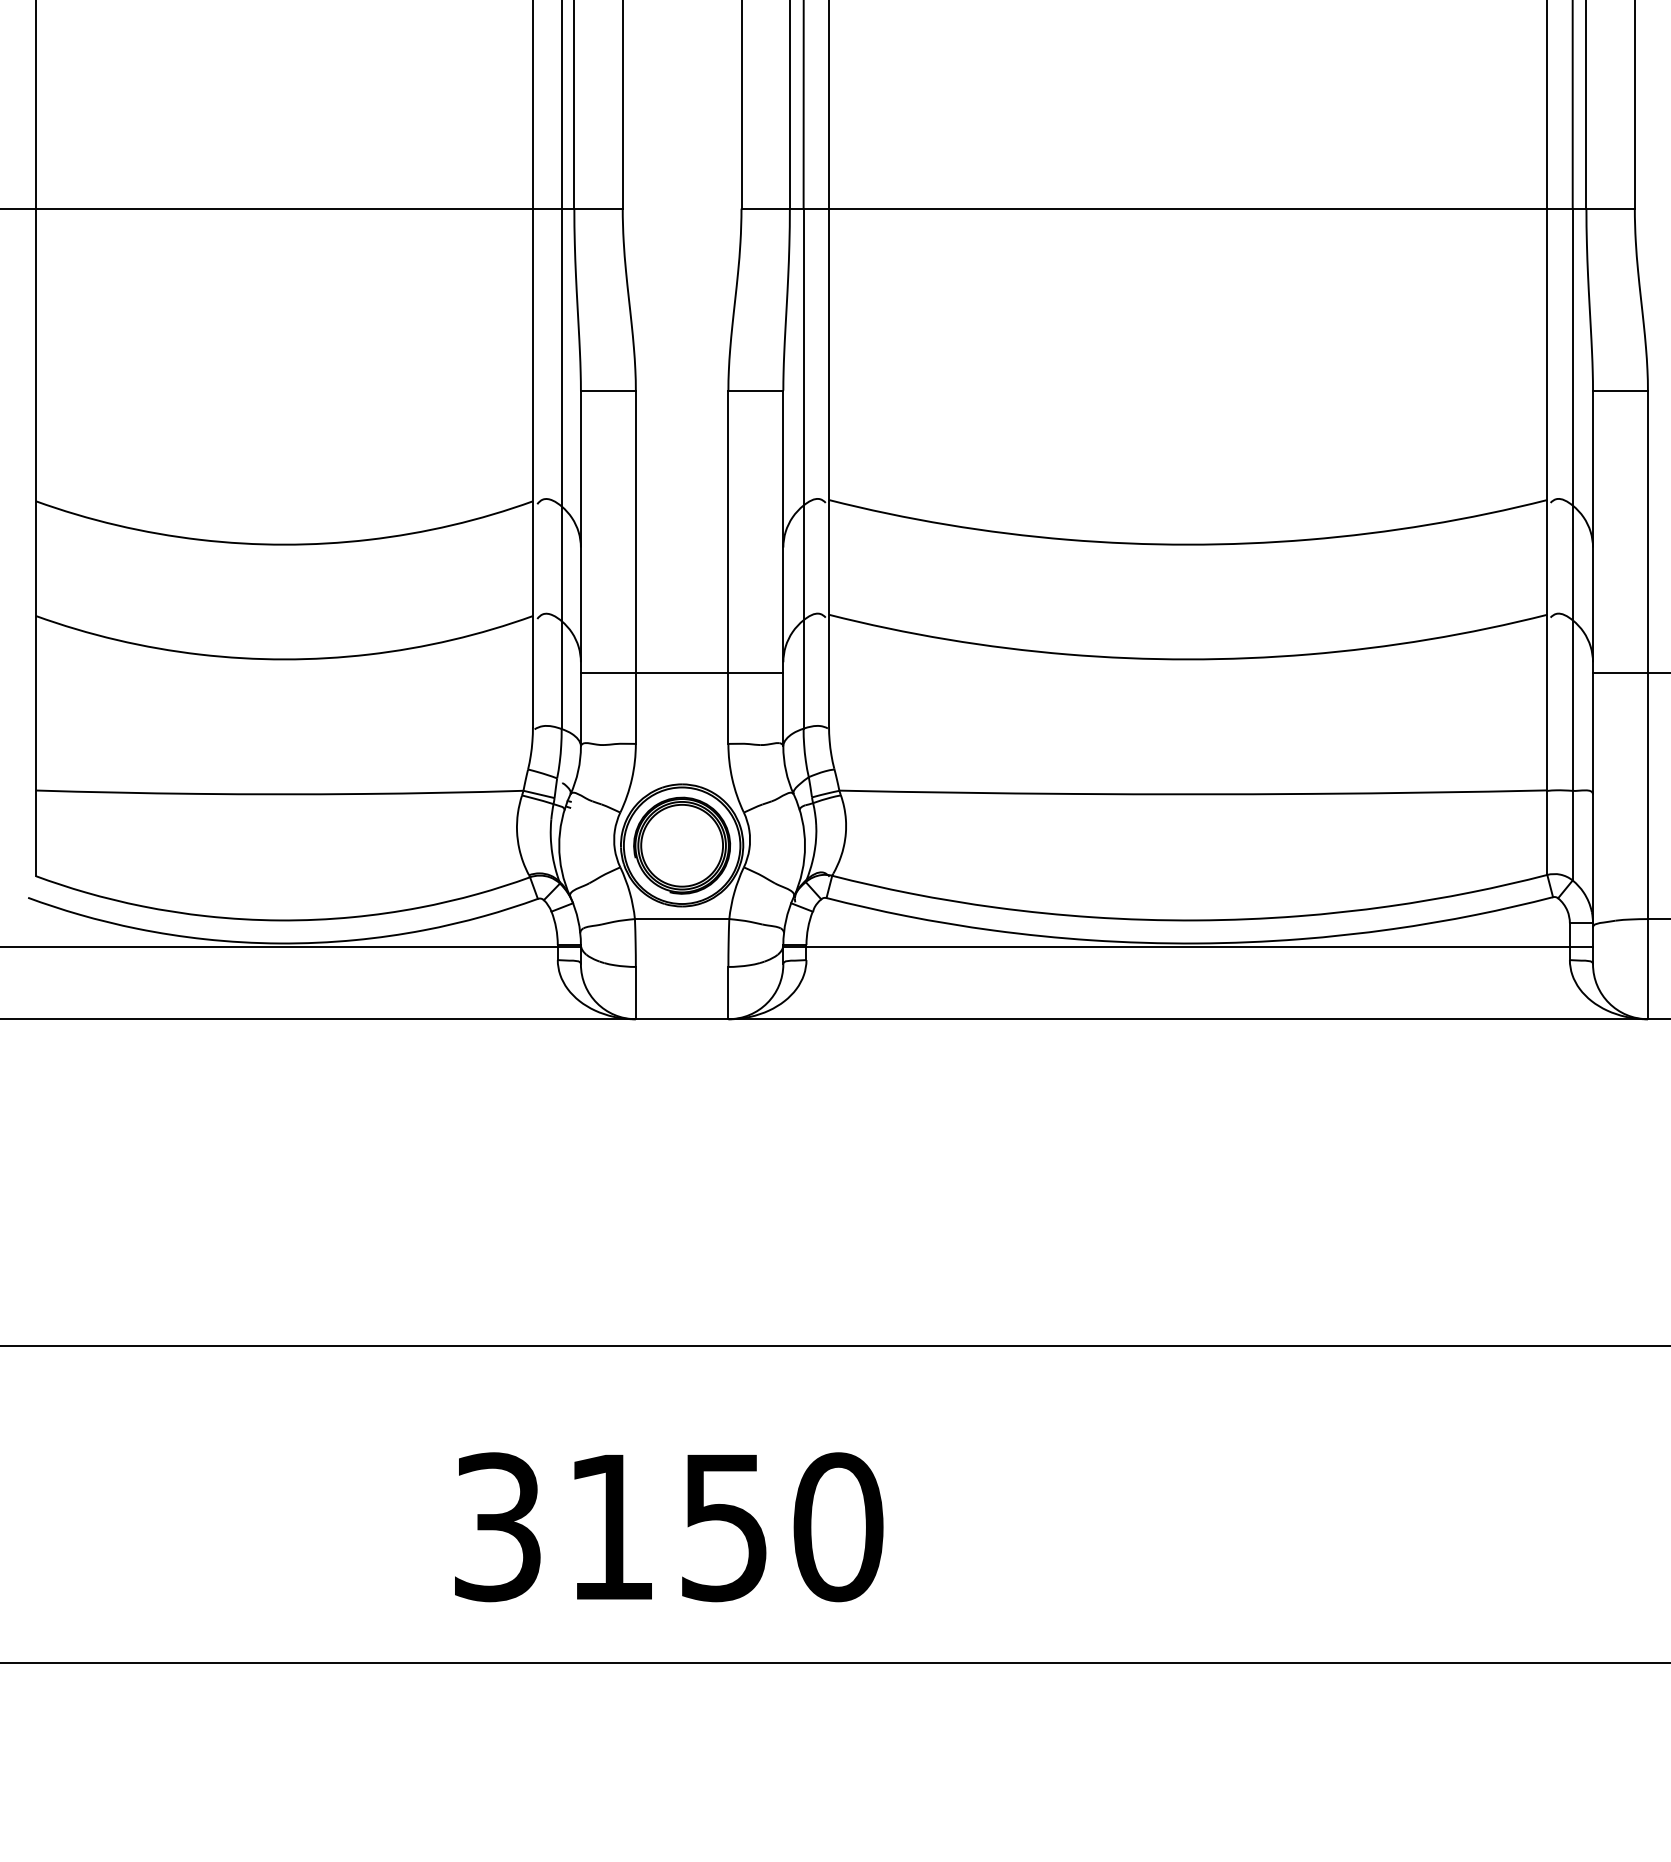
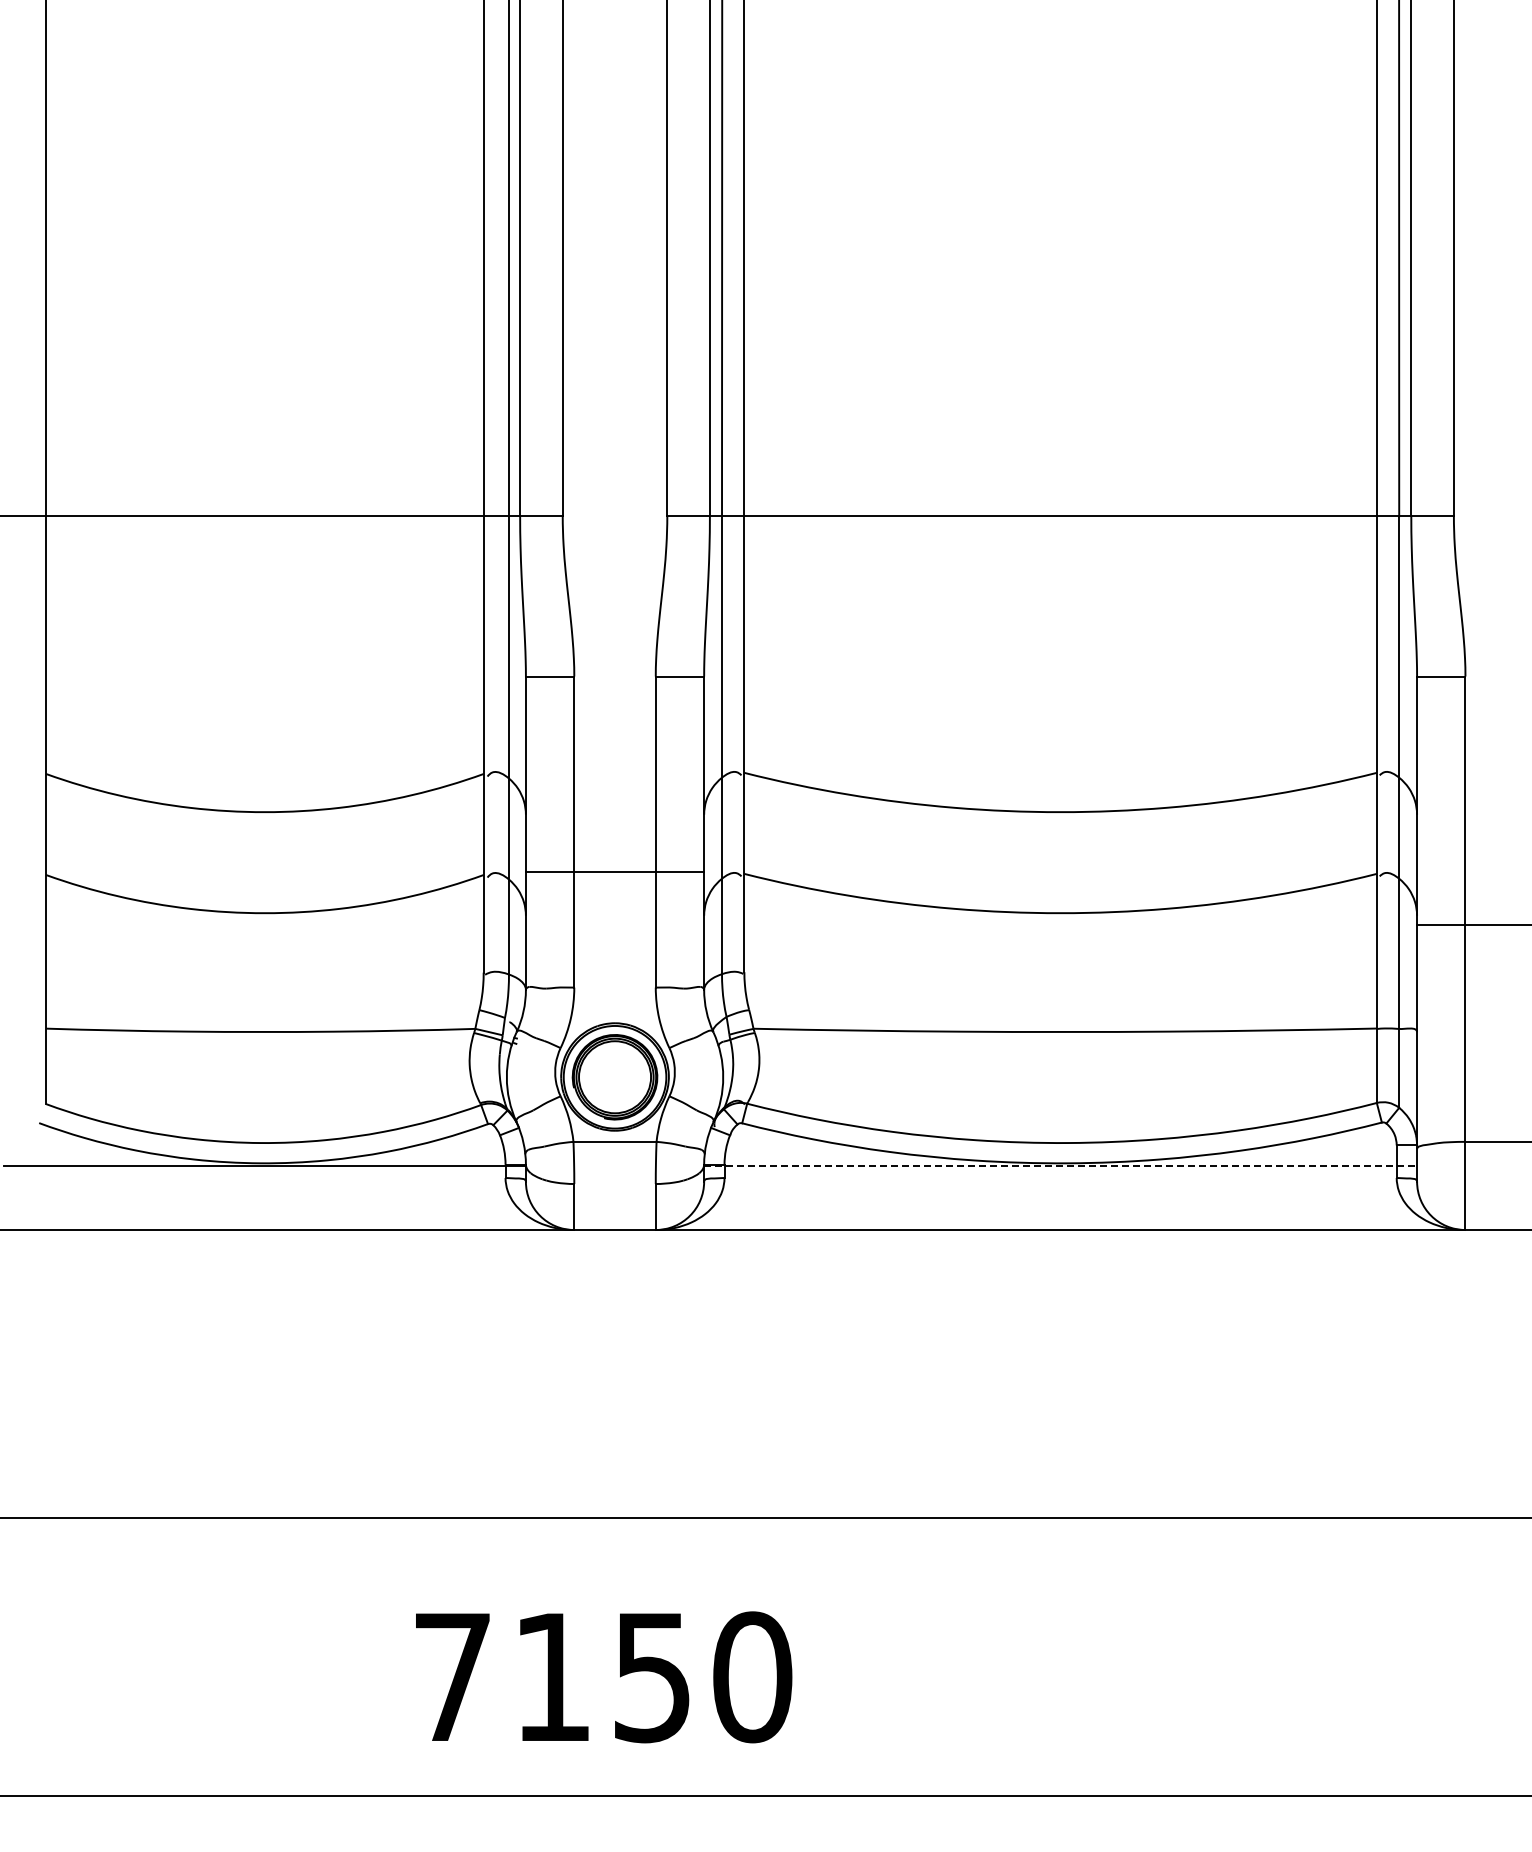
line: (681, 672) -> (614, 871), moved
line: (1189, 947) -> (1061, 1166), solid -> dashed
text: (497, 1527) -> (452, 1677), 3150 -> 7150

